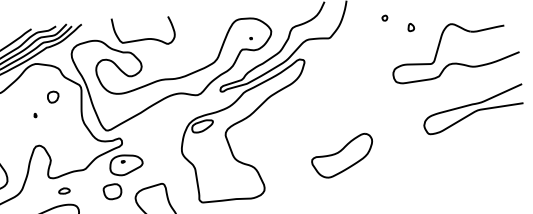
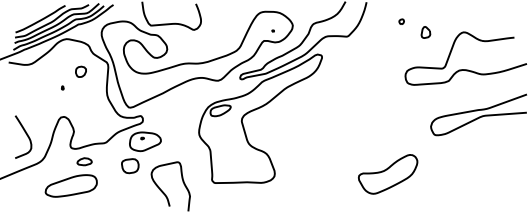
part: (410, 27) -> (425, 32), size x1.6
part: (342, 156) -> (388, 174), moved
part: (64, 190) -> (84, 161), size x1.4

